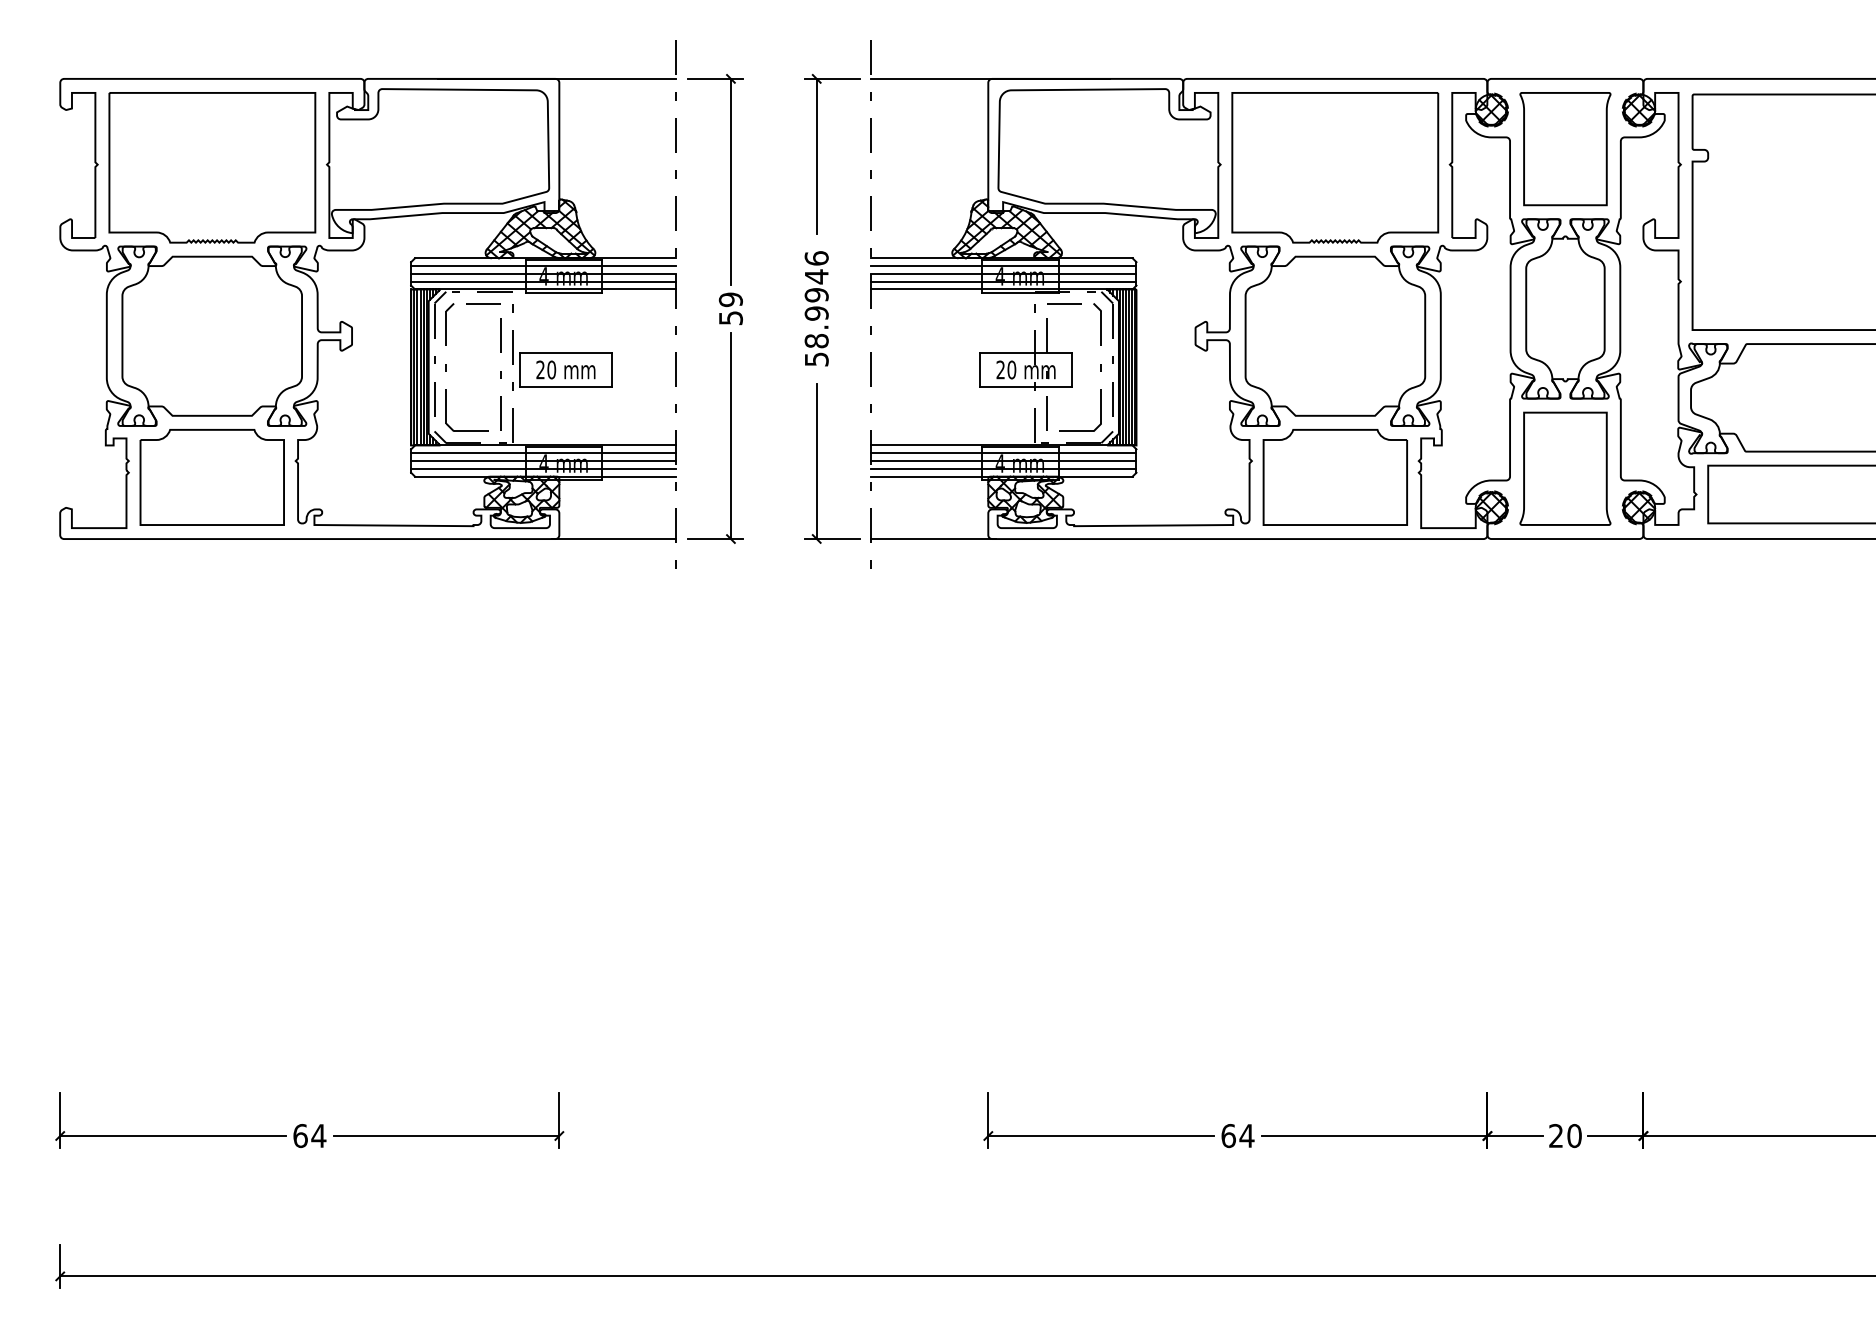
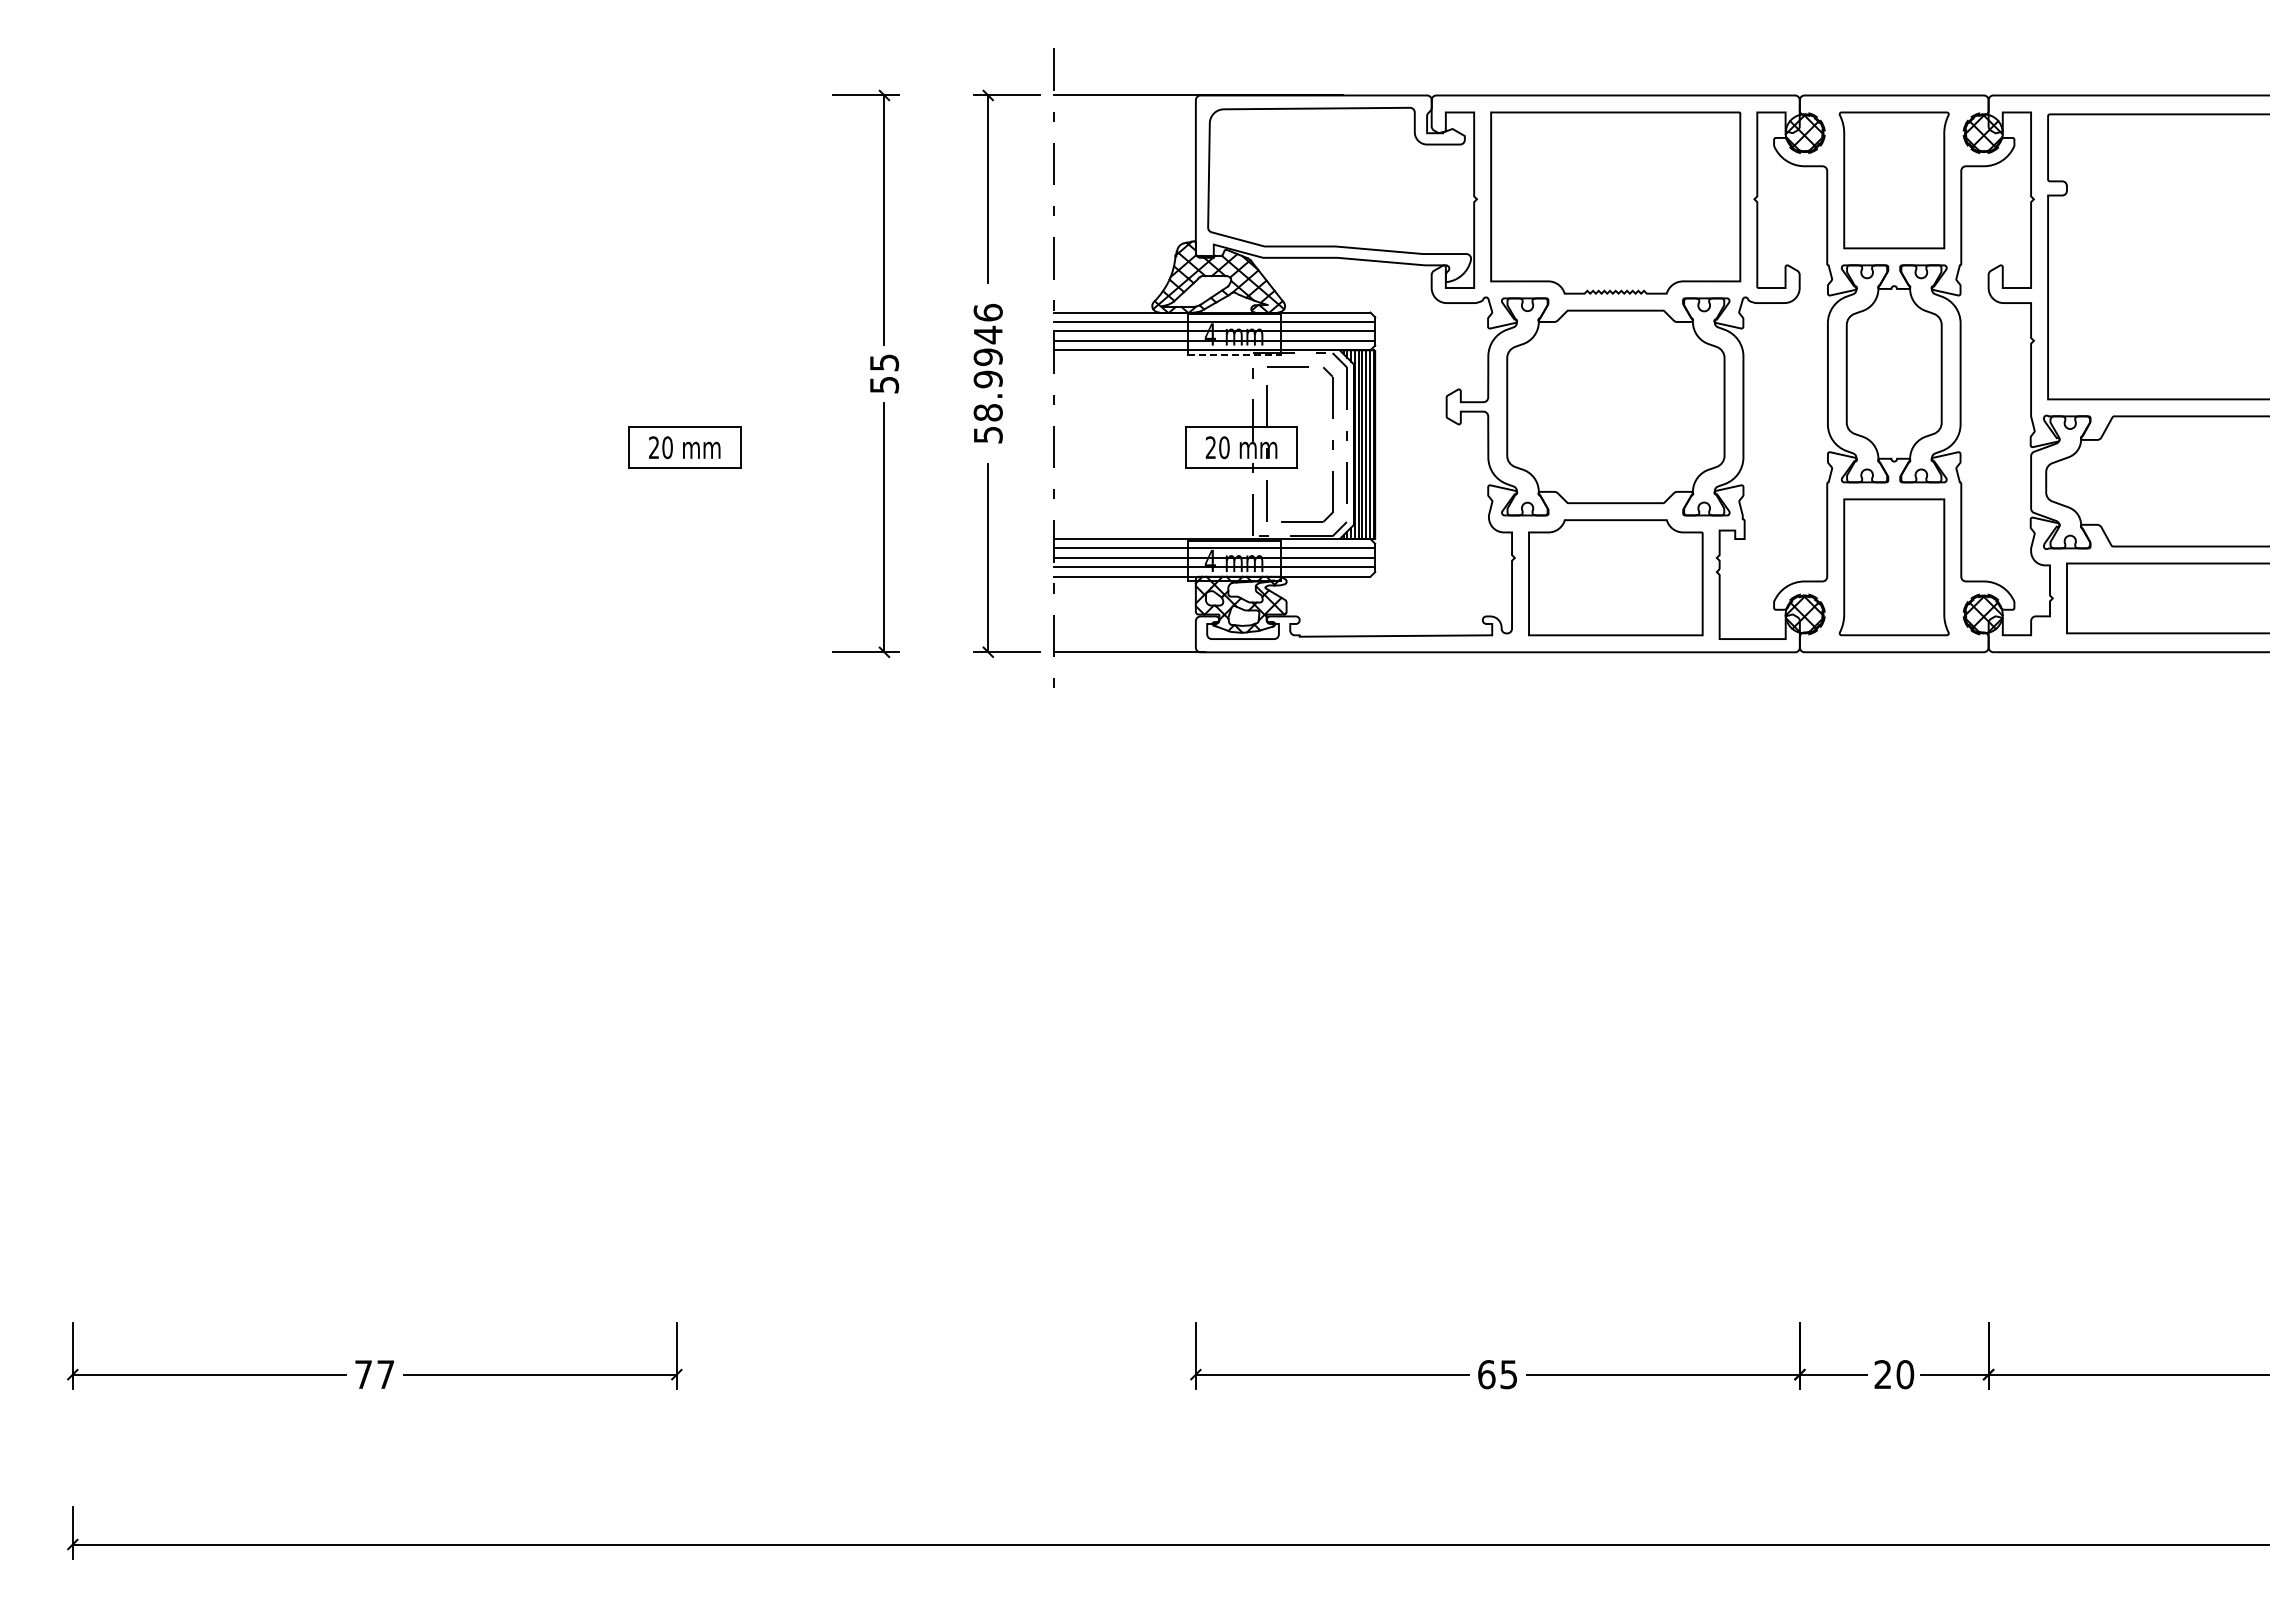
line: (1020, 292) -> (1234, 354), solid -> dashed
text: (730, 299) -> (883, 362), 59 -> 55
part: (367, 303) -> (444, 367), removed
text: (310, 1135) -> (375, 1374), 64 -> 77
text: (1246, 1135) -> (1508, 1374), 64 -> 65

